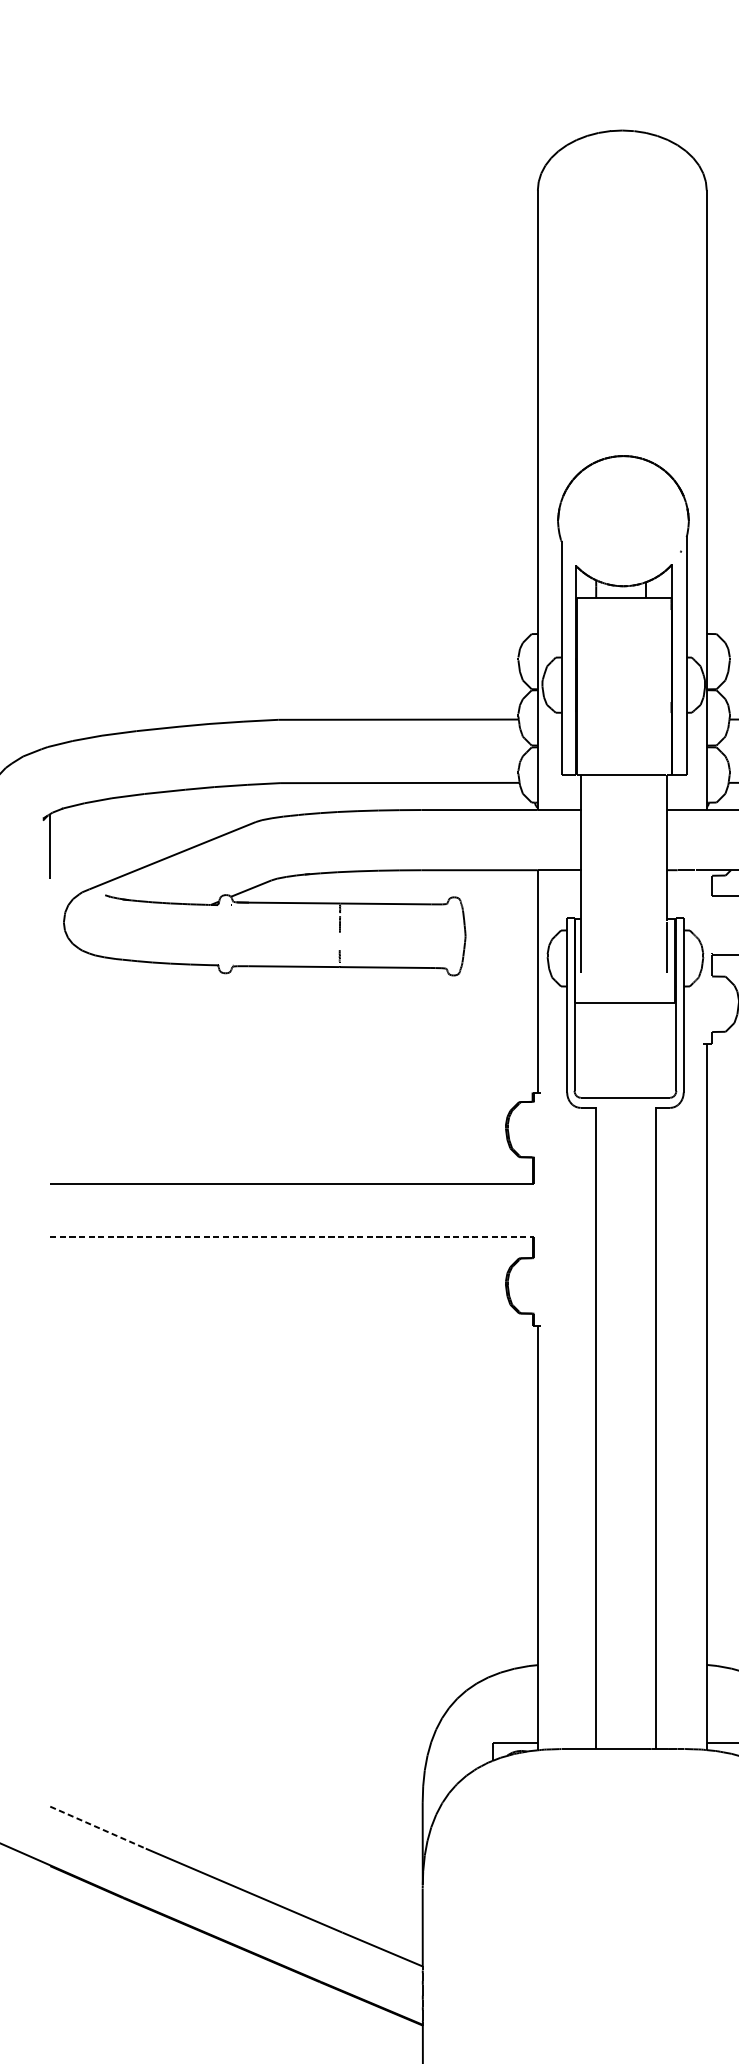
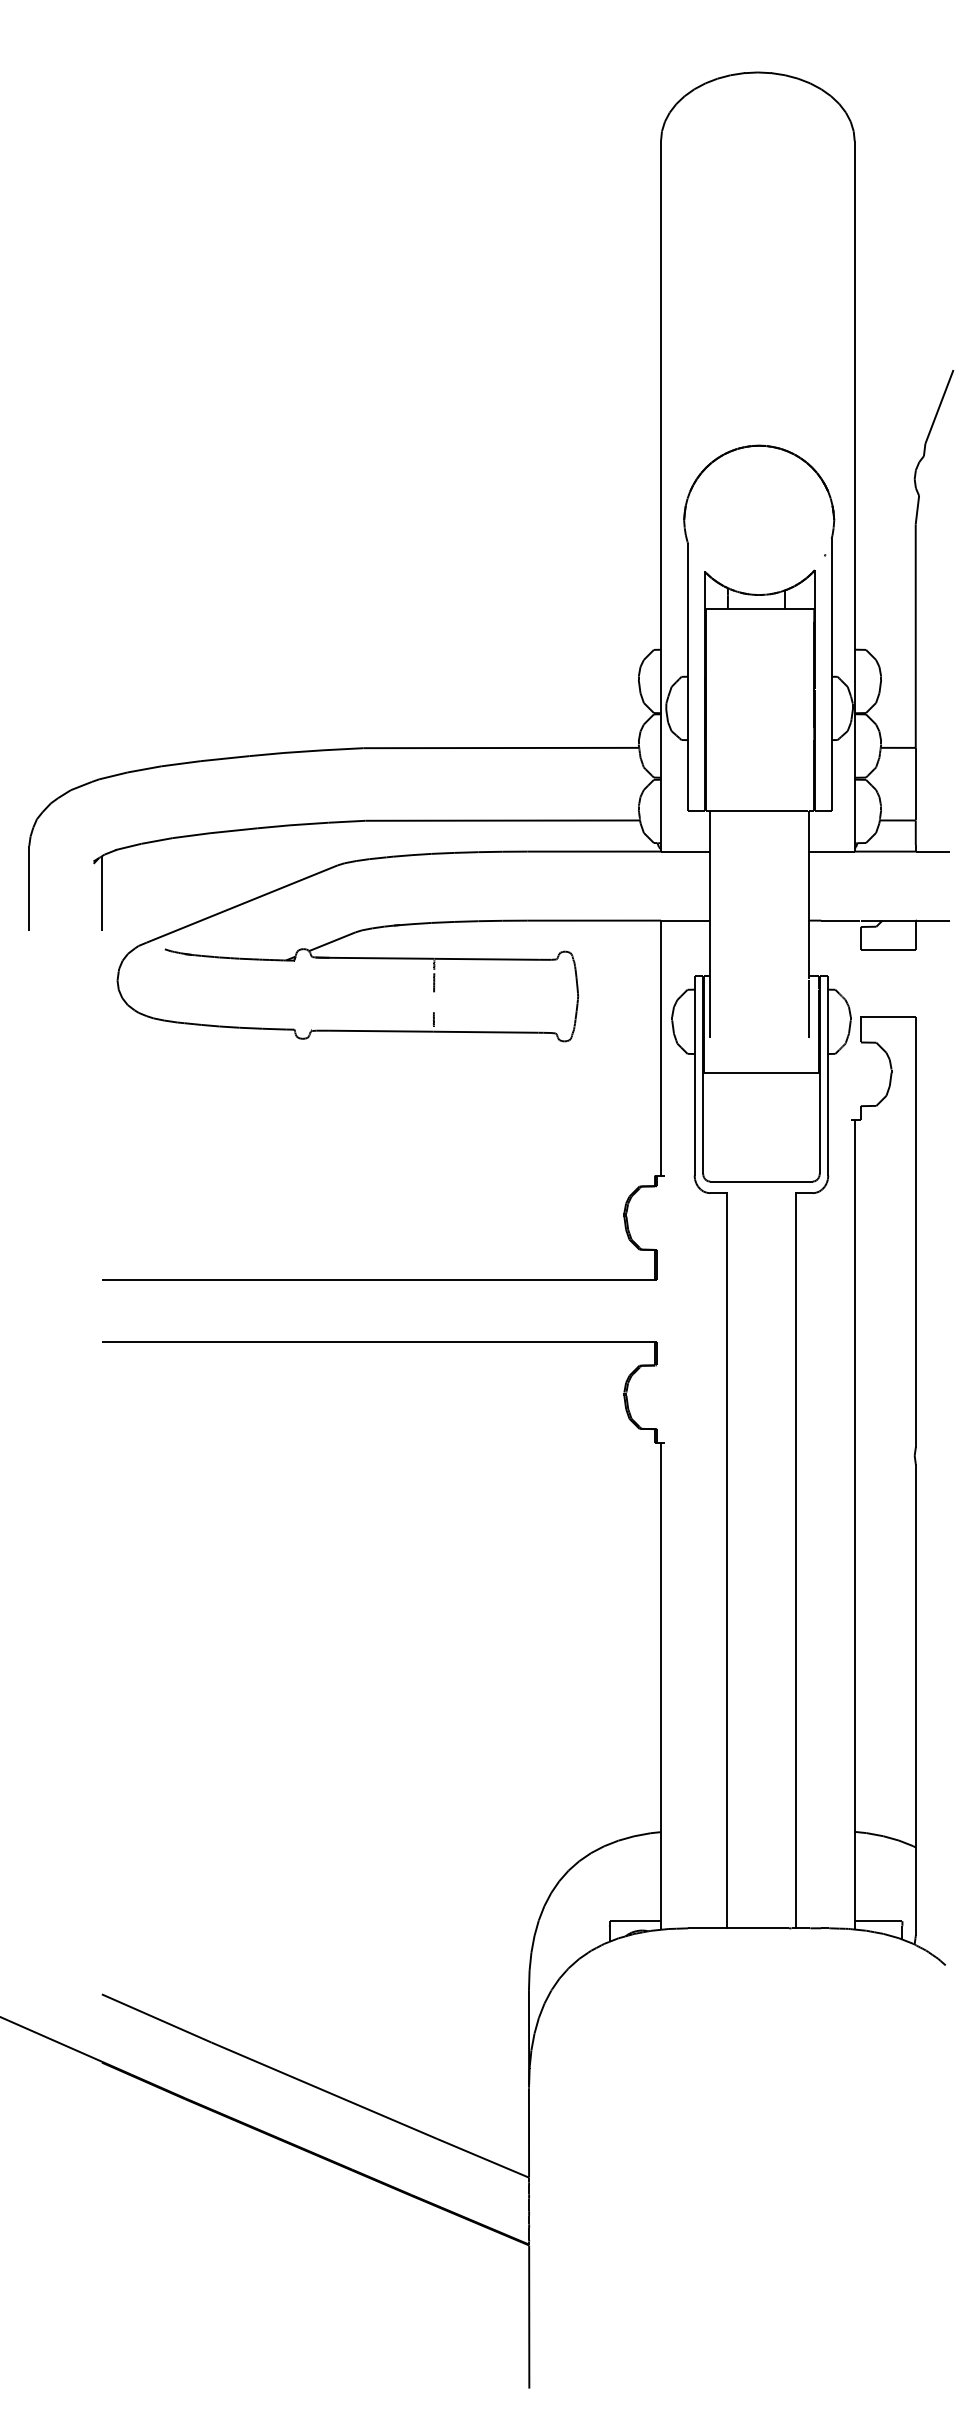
line: (291, 1237) -> (378, 1341), dashed -> solid
line: (97, 1827) -> (156, 2018), dashed -> solid

